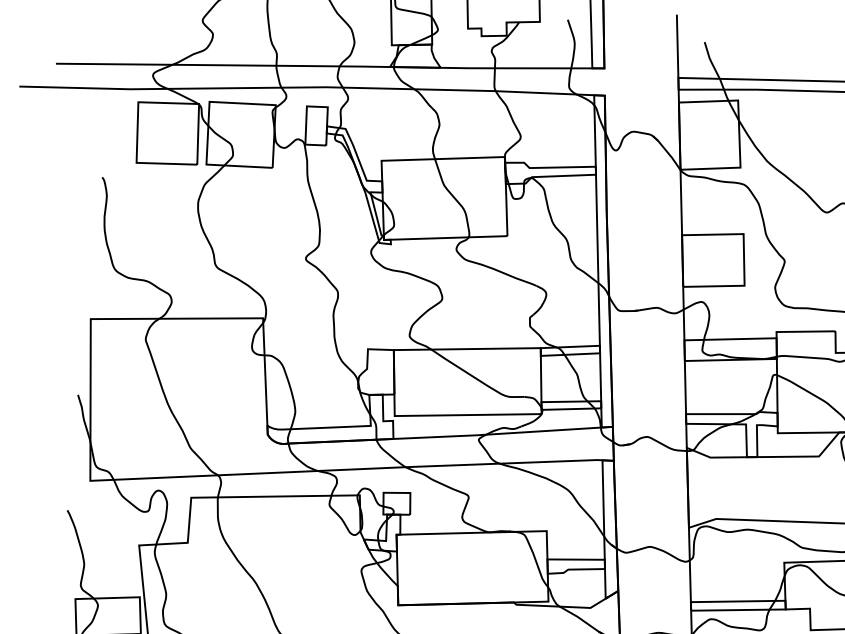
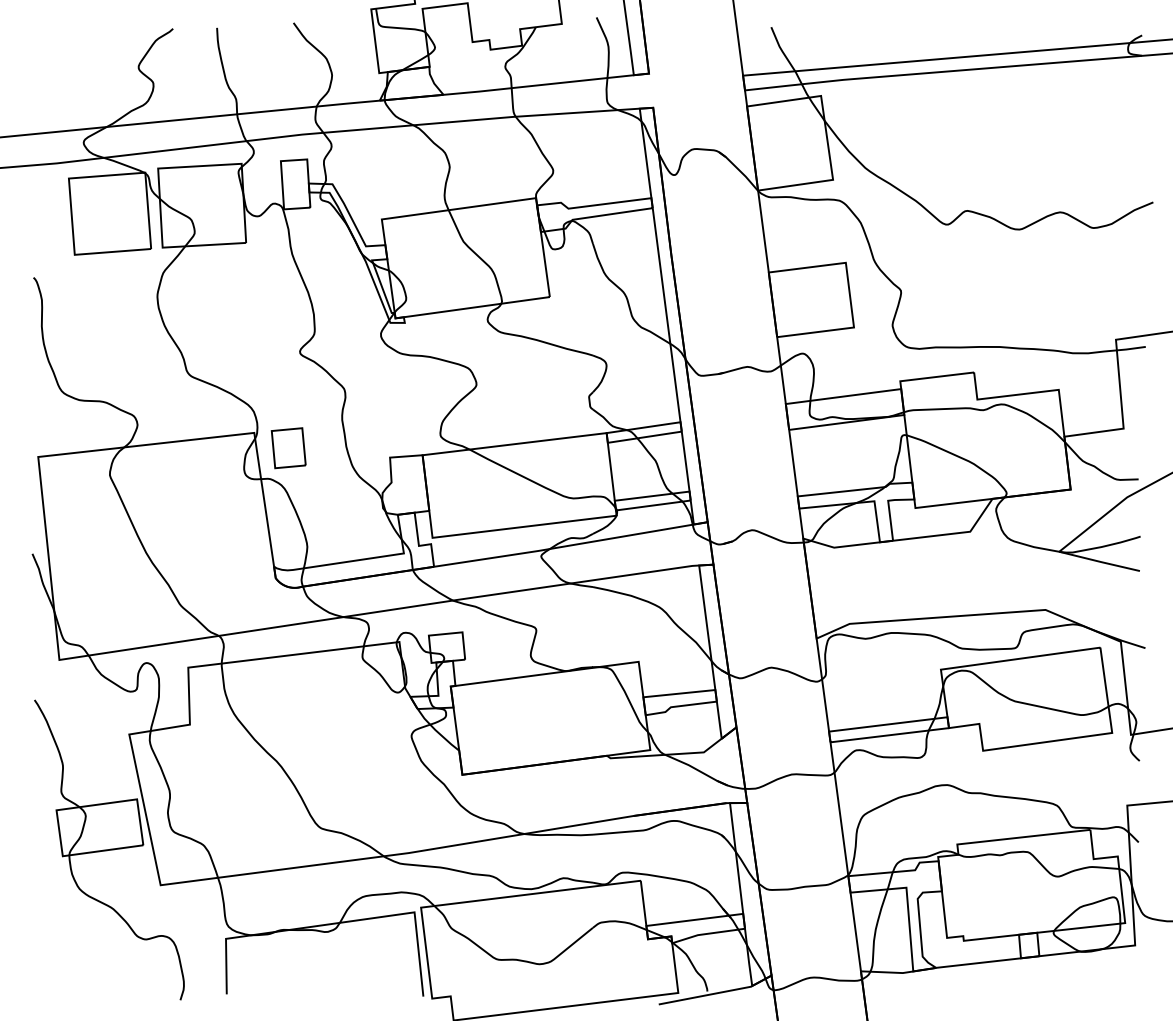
part: (288, 333) -> (288, 448), added

